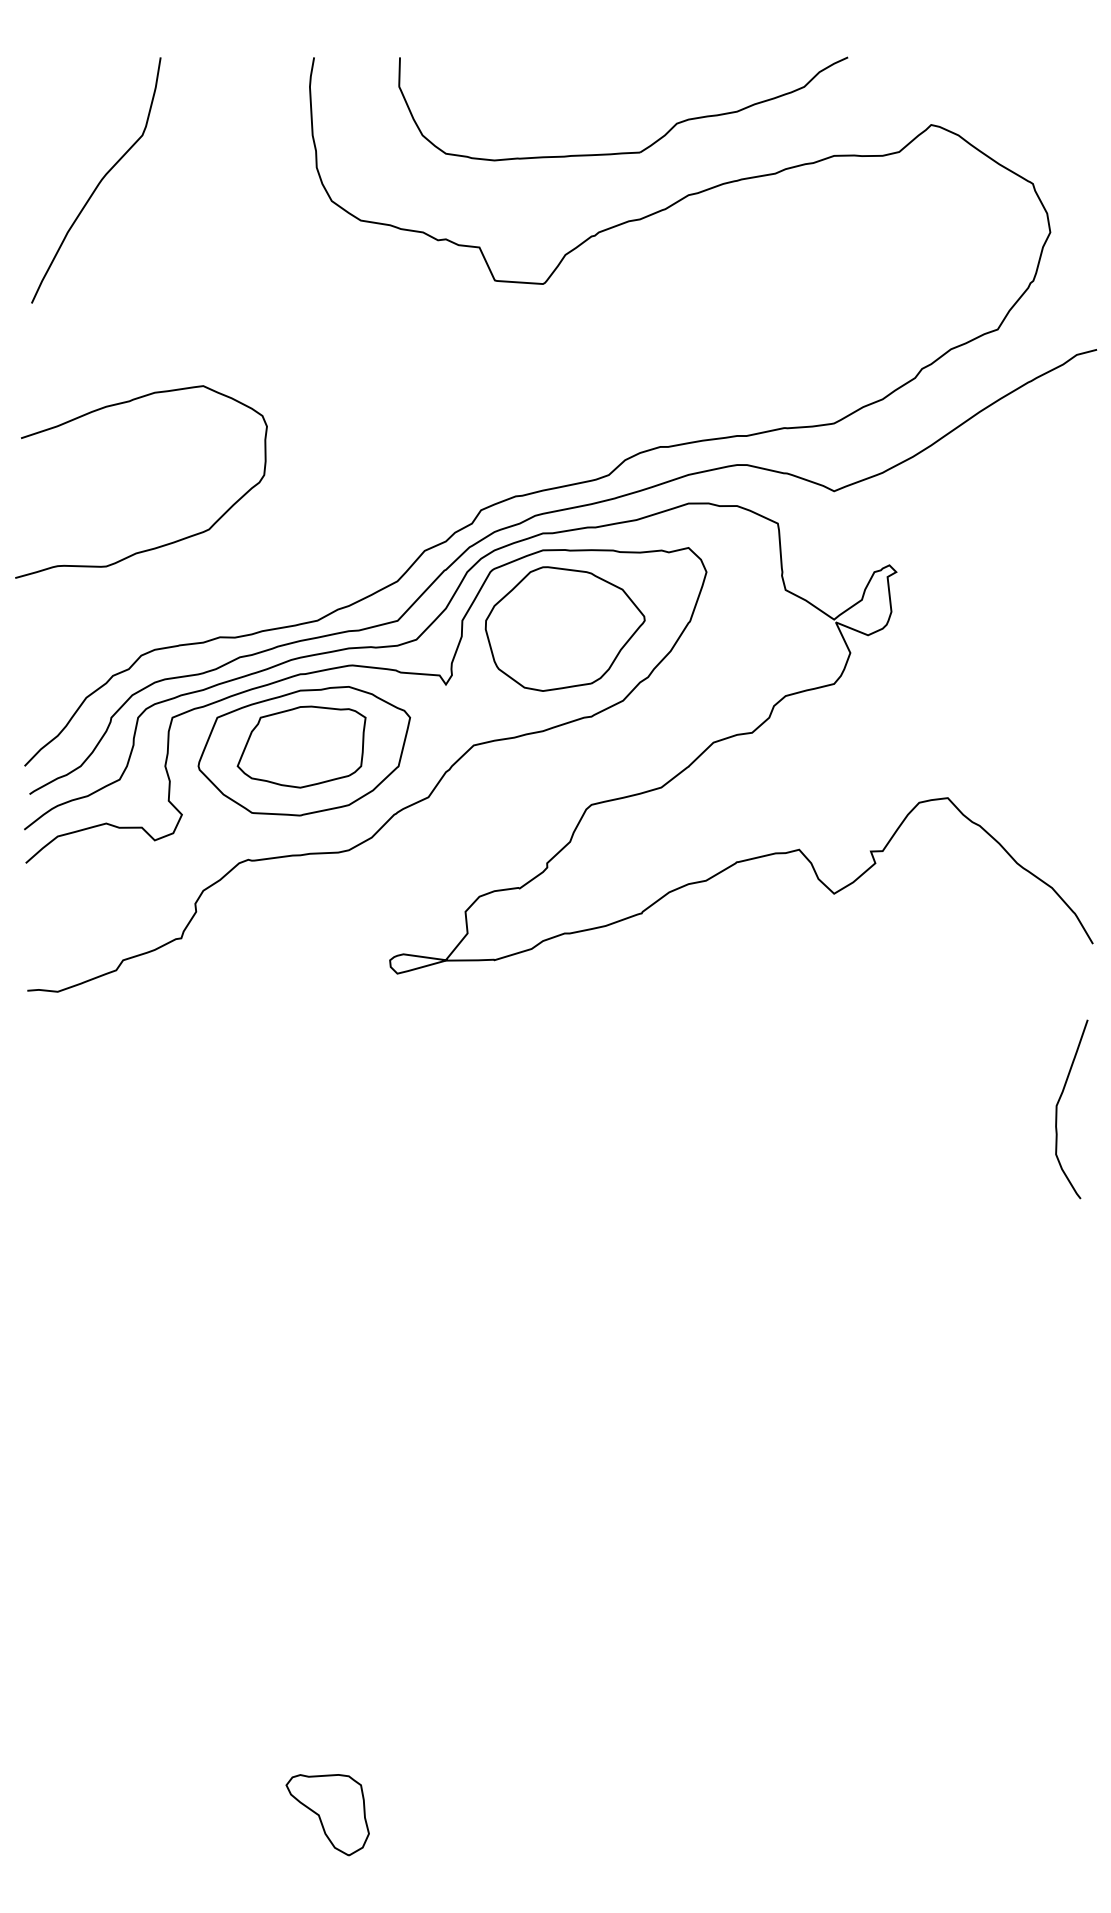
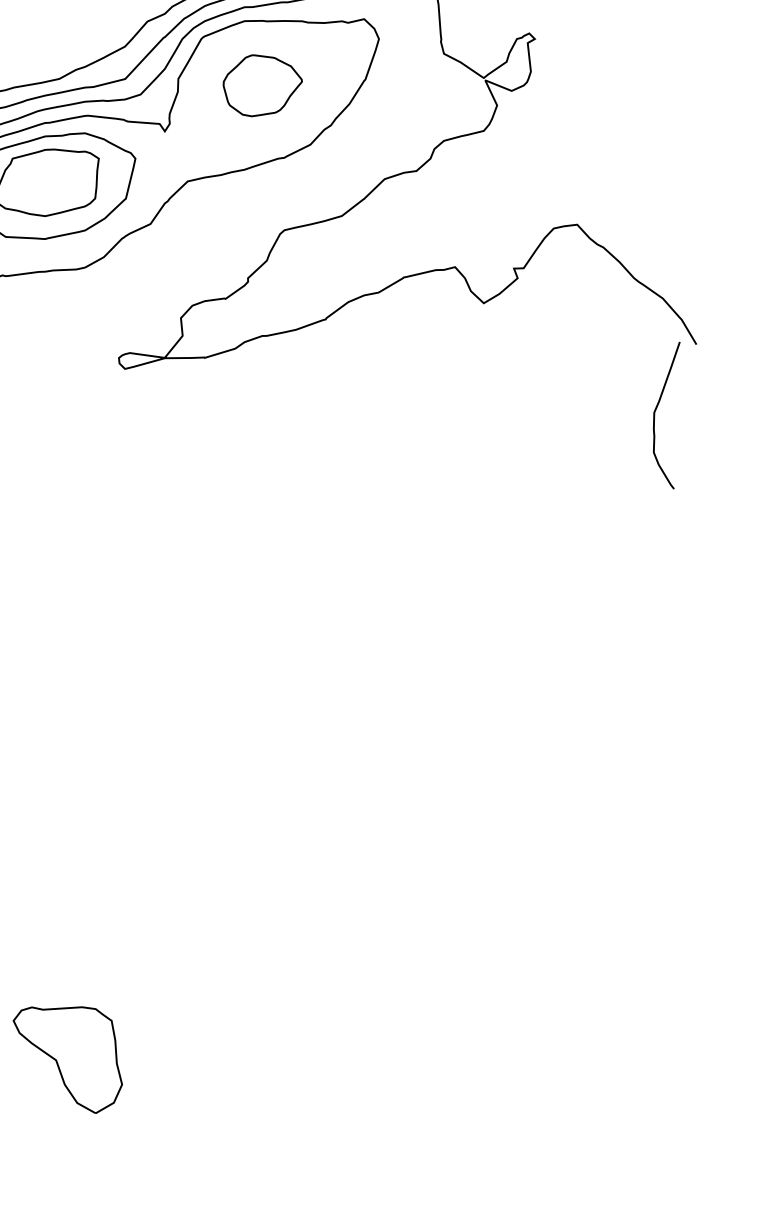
part: (564, 628) -> (262, 85), size x0.6
curve: (1059, 1102) -> (656, 409), moved
part: (327, 1815) -> (67, 1060), size x1.6

